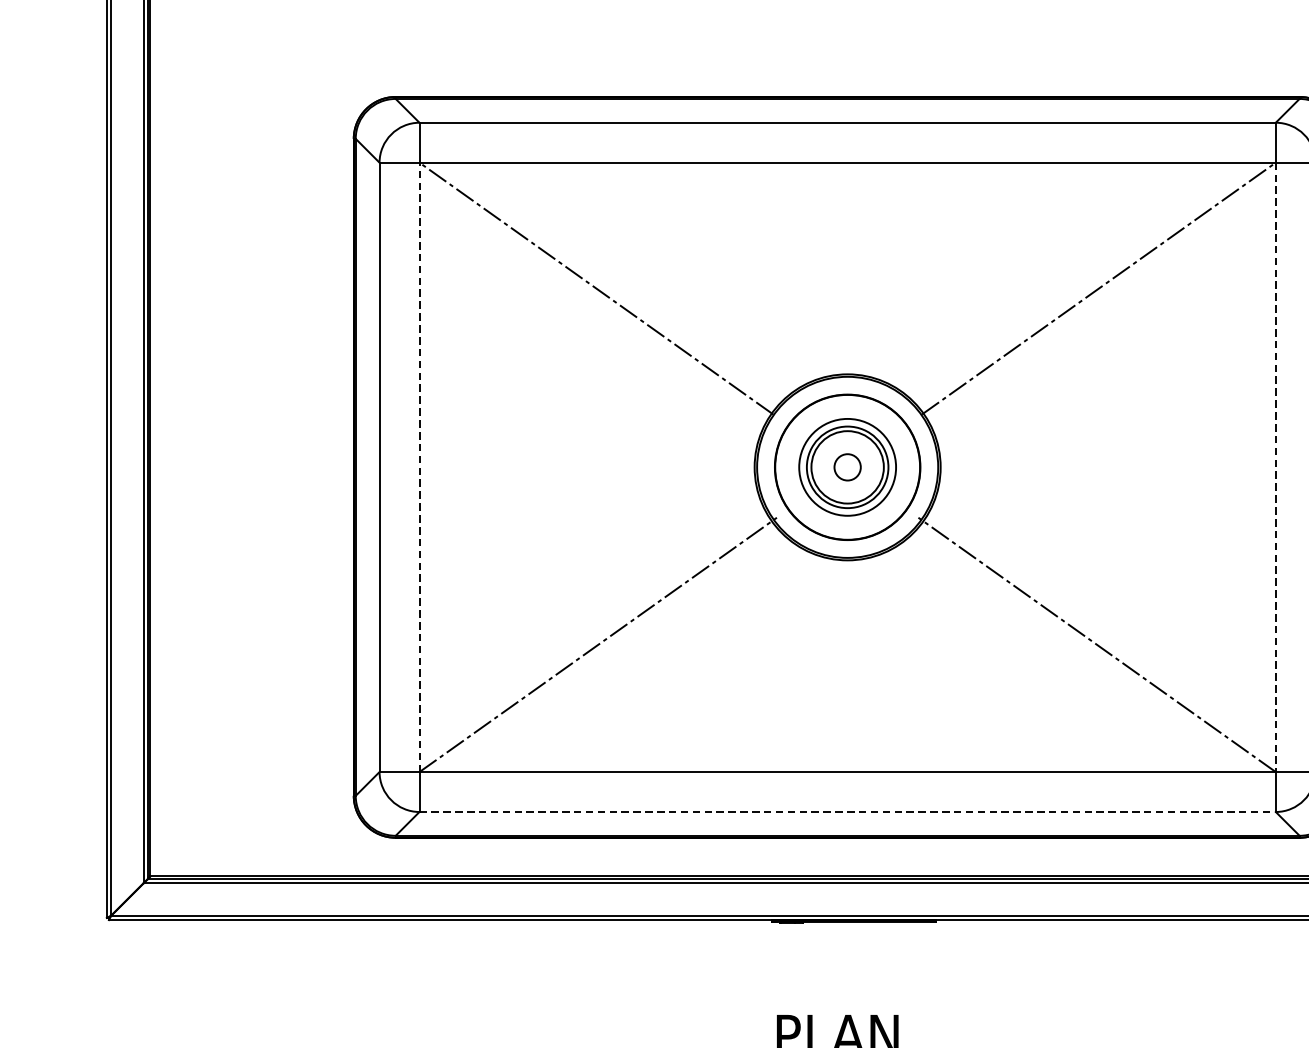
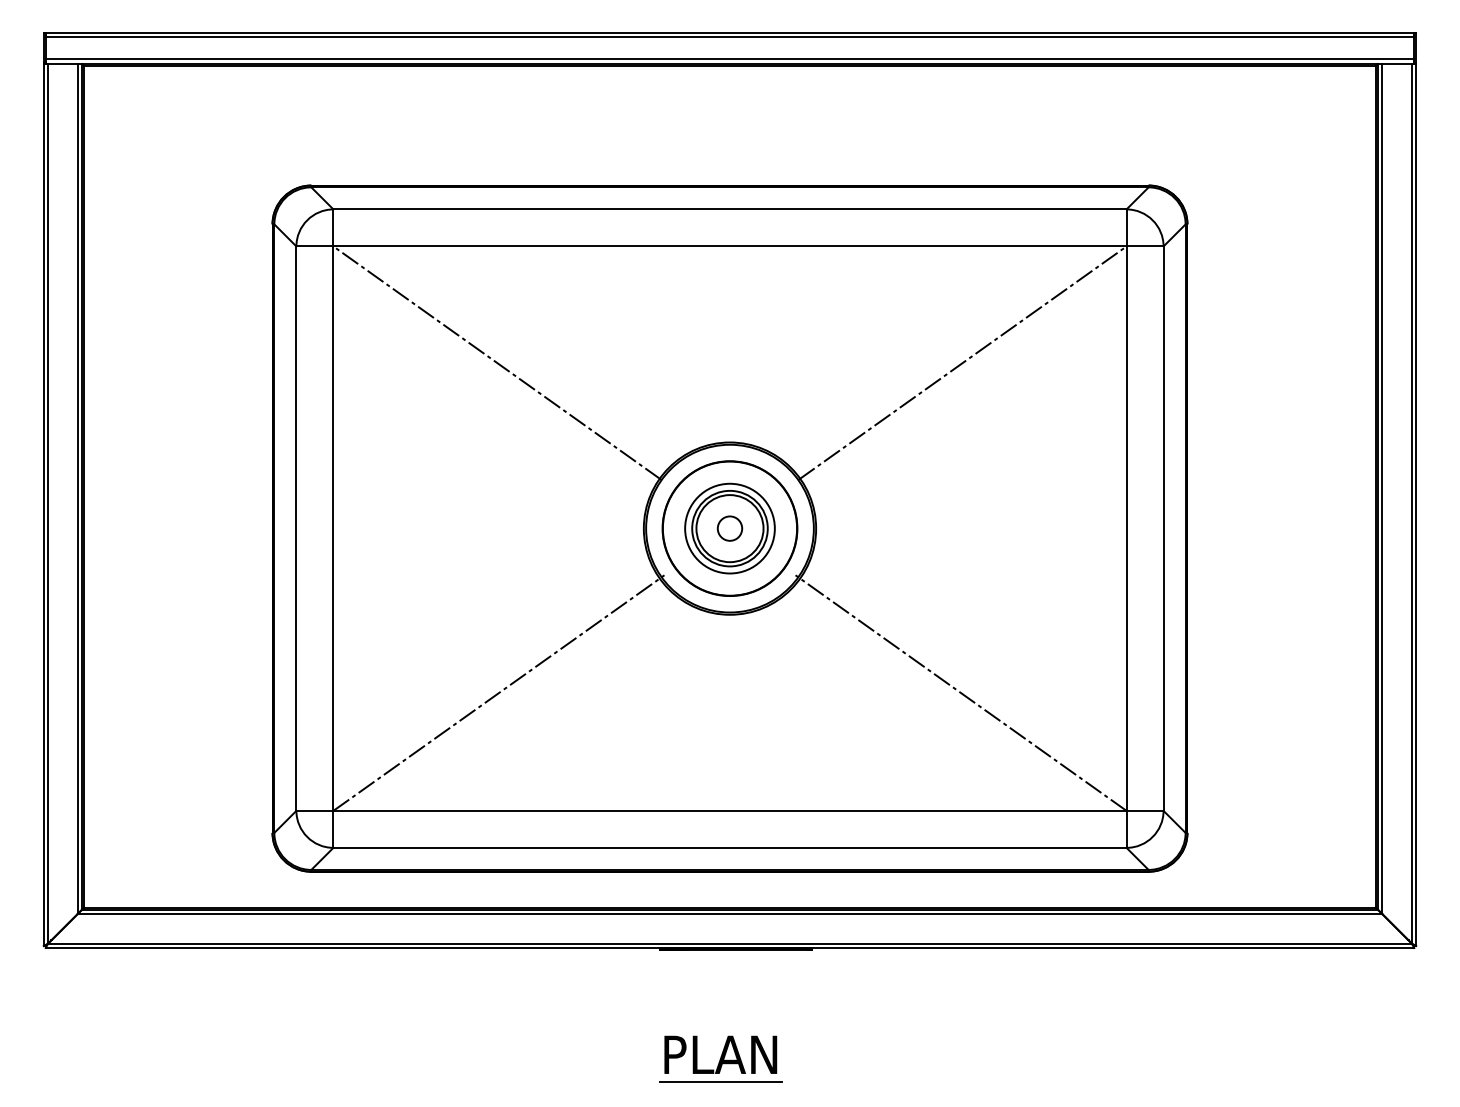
line: (419, 467) -> (333, 528), dashed -> solid
line: (1275, 468) -> (1126, 529), dashed -> solid
line: (848, 811) -> (730, 847), dashed -> solid

